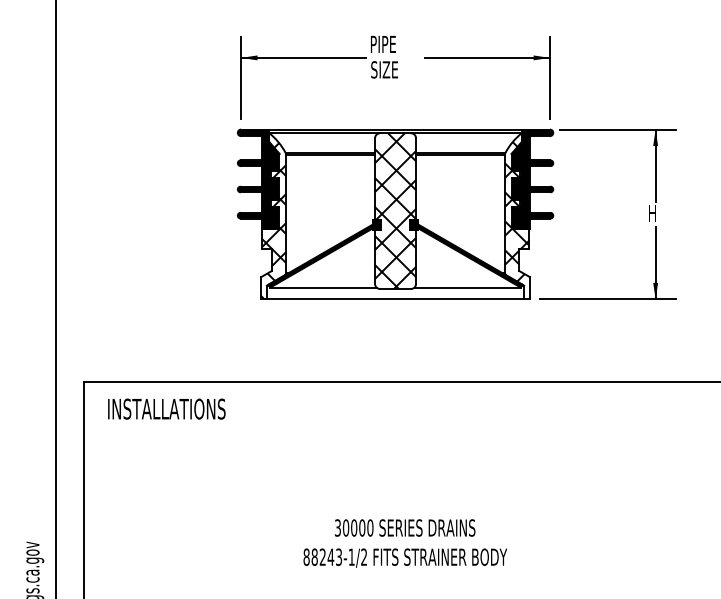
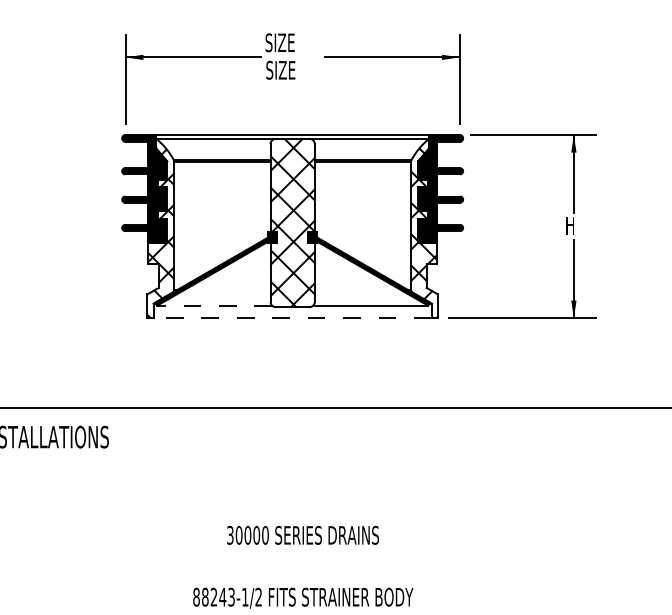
text: (383, 44) -> (279, 42), PIPE -> SIZE
line: (322, 287) -> (213, 305), solid -> dashed
line: (395, 299) -> (292, 318), solid -> dashed
text: (405, 527) -> (303, 534), moved

